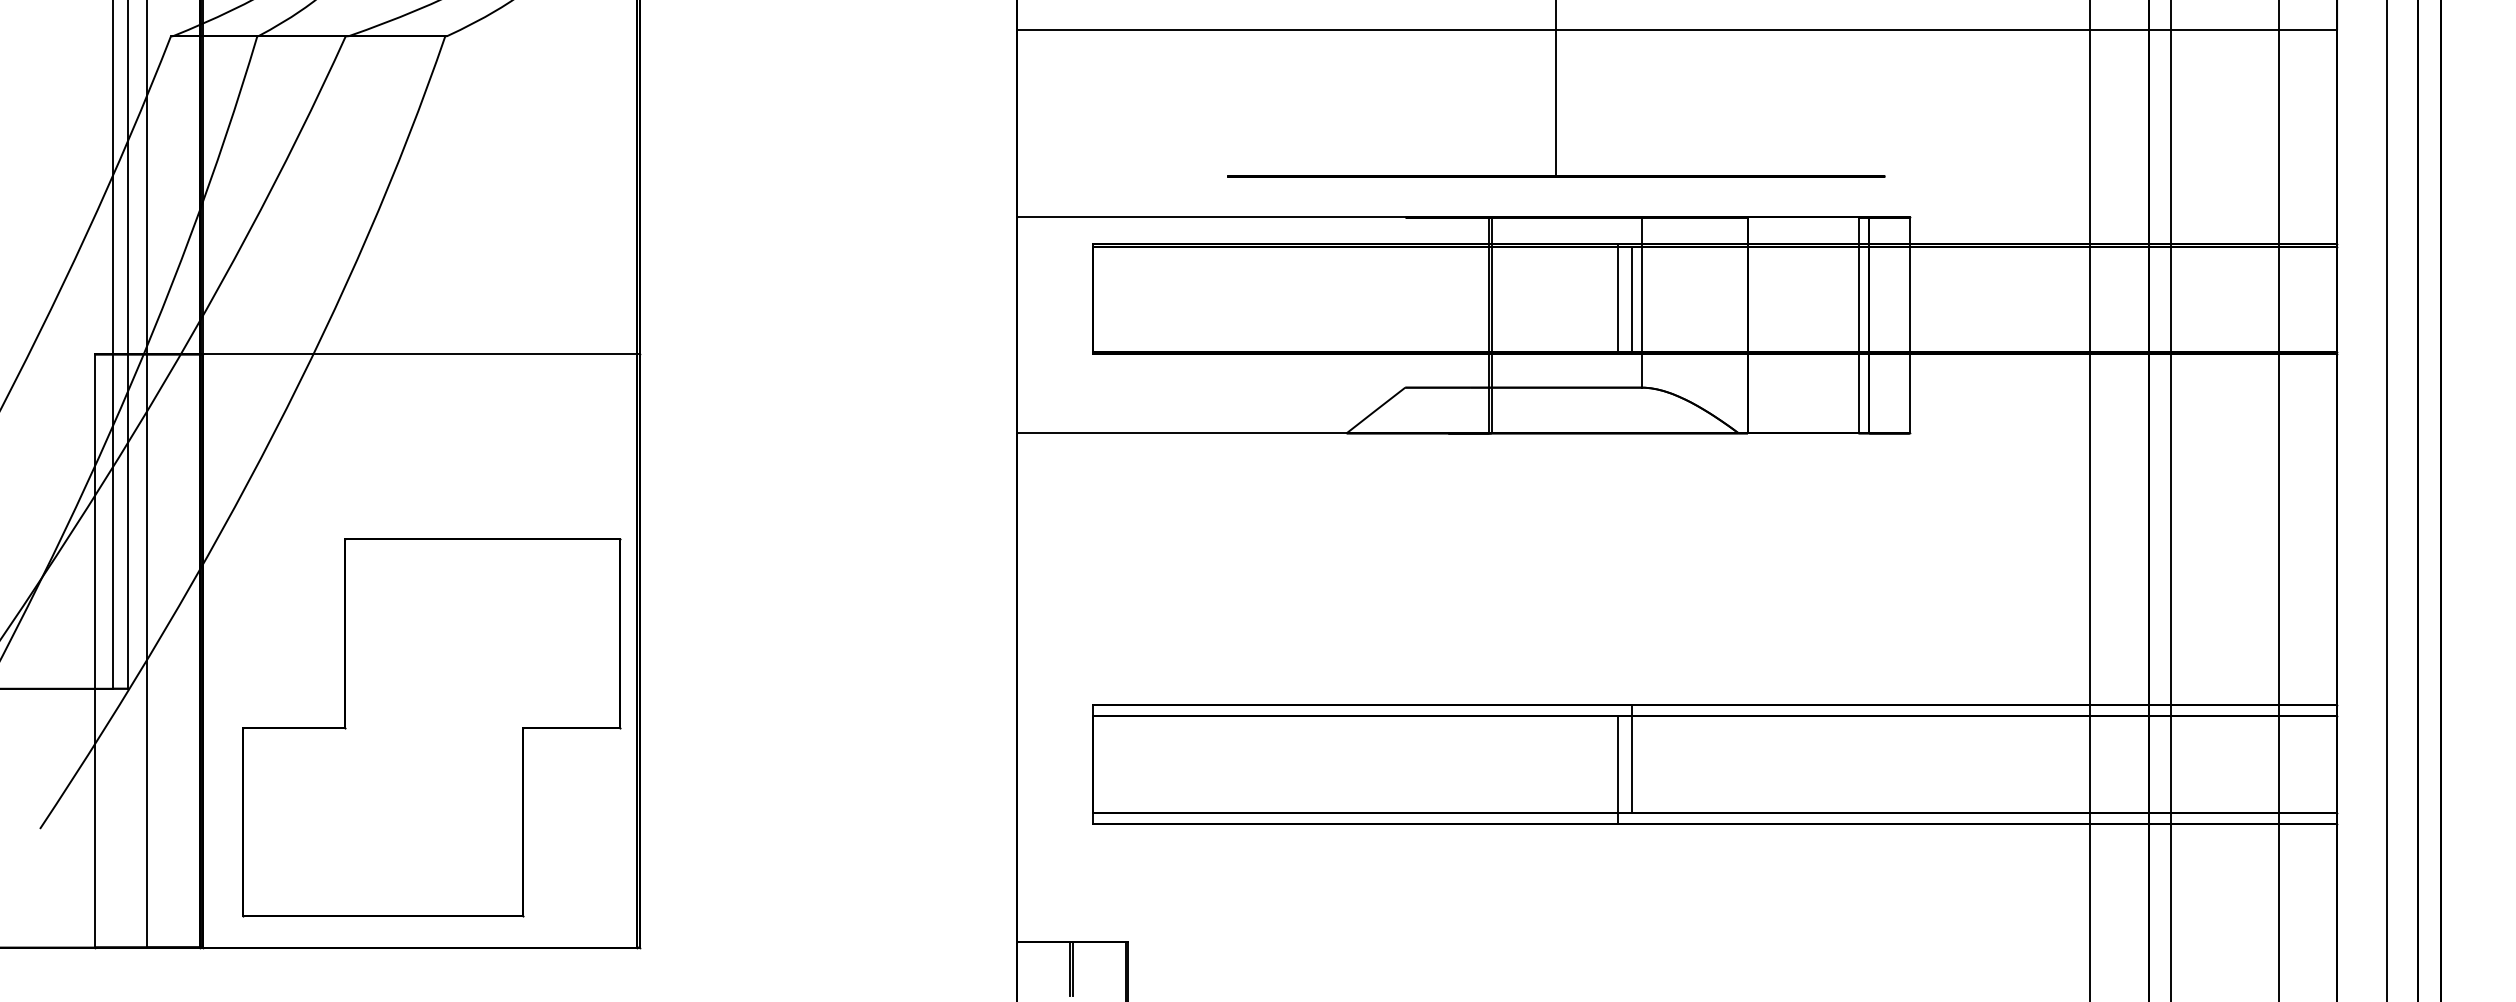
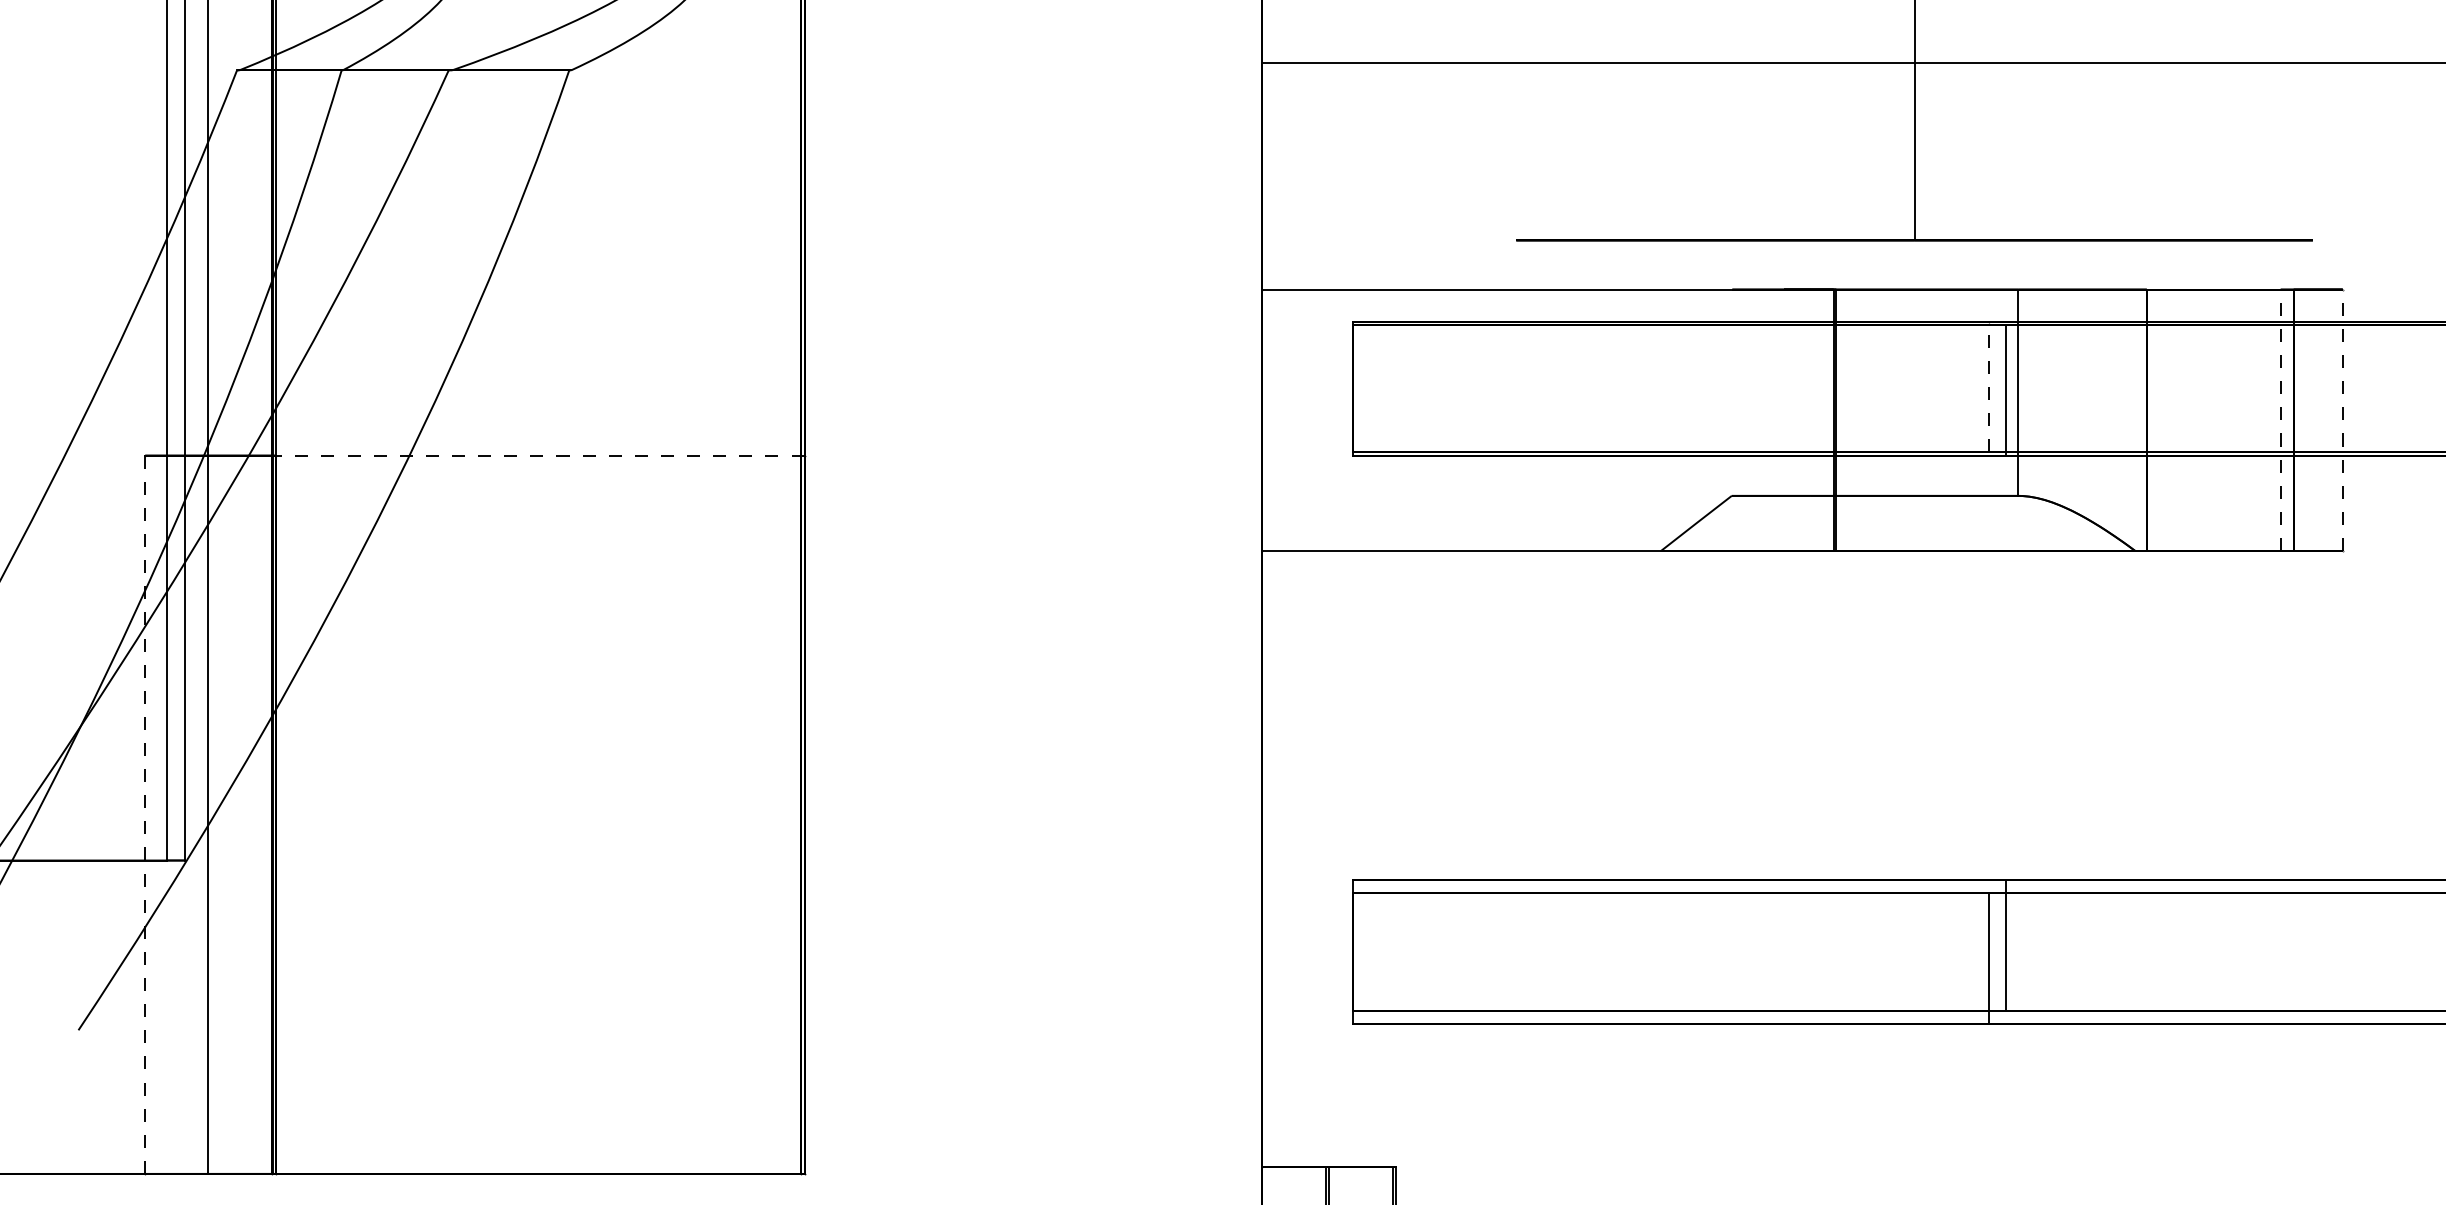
line: (1617, 297) -> (1988, 386), solid -> dashed
line: (1858, 325) -> (2280, 420), solid -> dashed
line: (1909, 325) -> (2342, 420), solid -> dashed
line: (420, 354) -> (539, 455), solid -> dashed
line: (95, 651) -> (145, 815), solid -> dashed
part: (431, 727) -> (552, 907), removed

